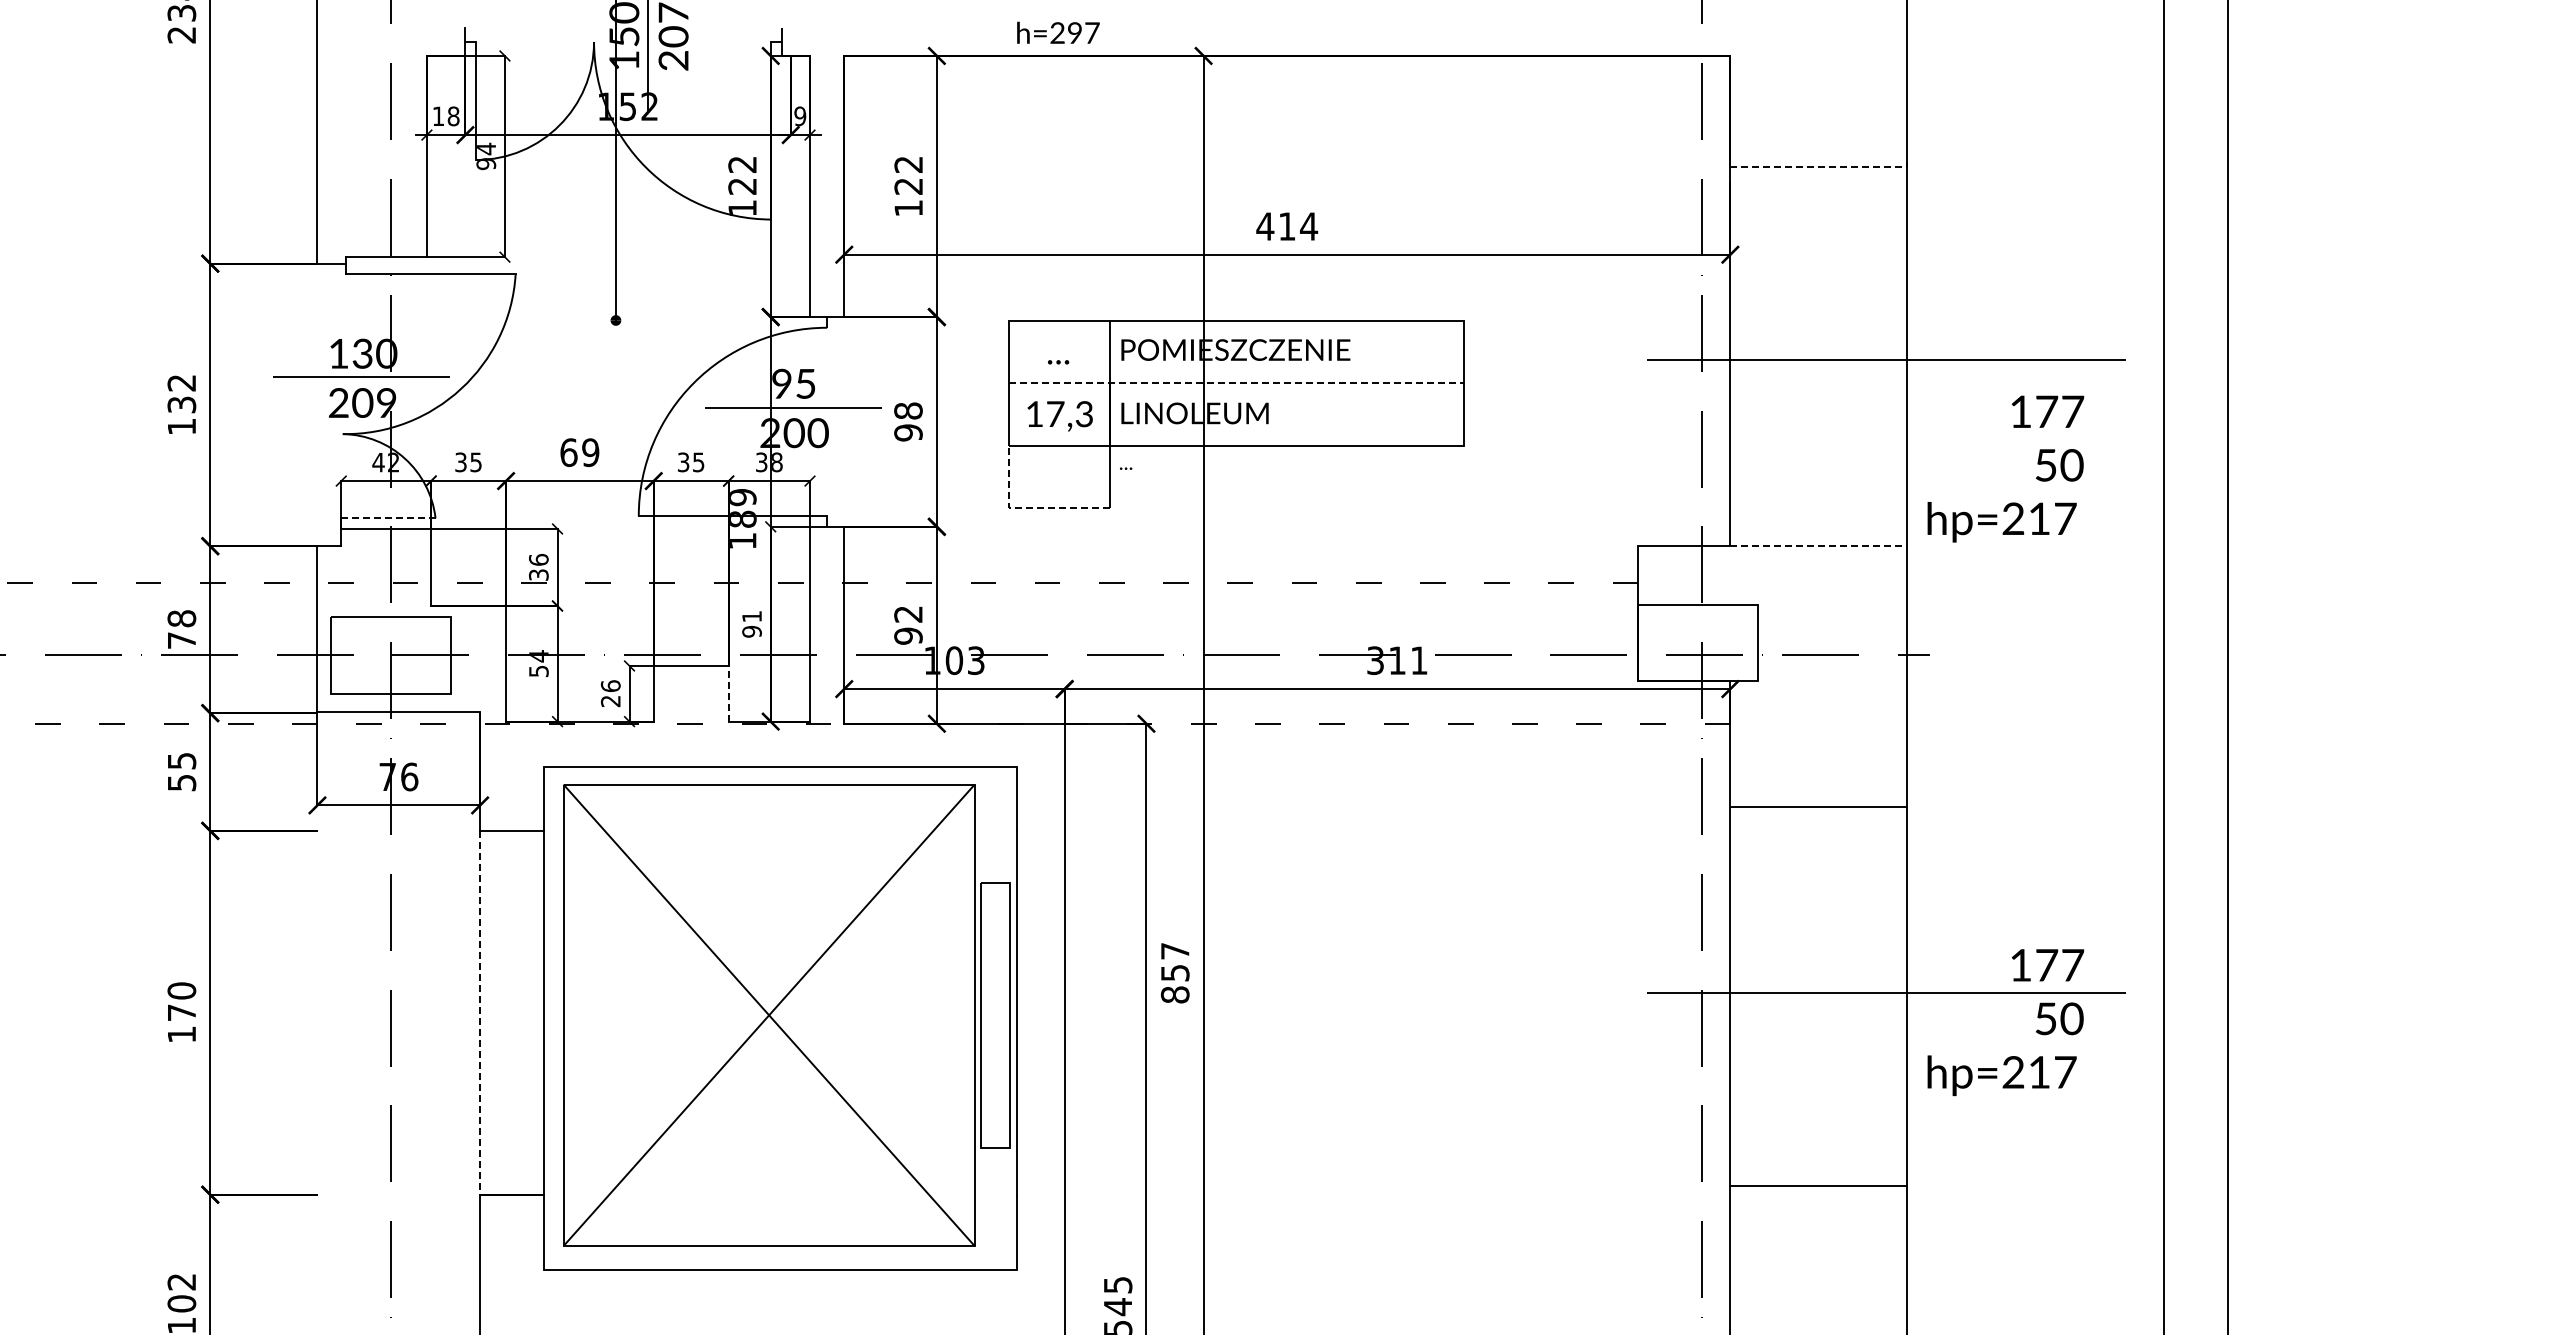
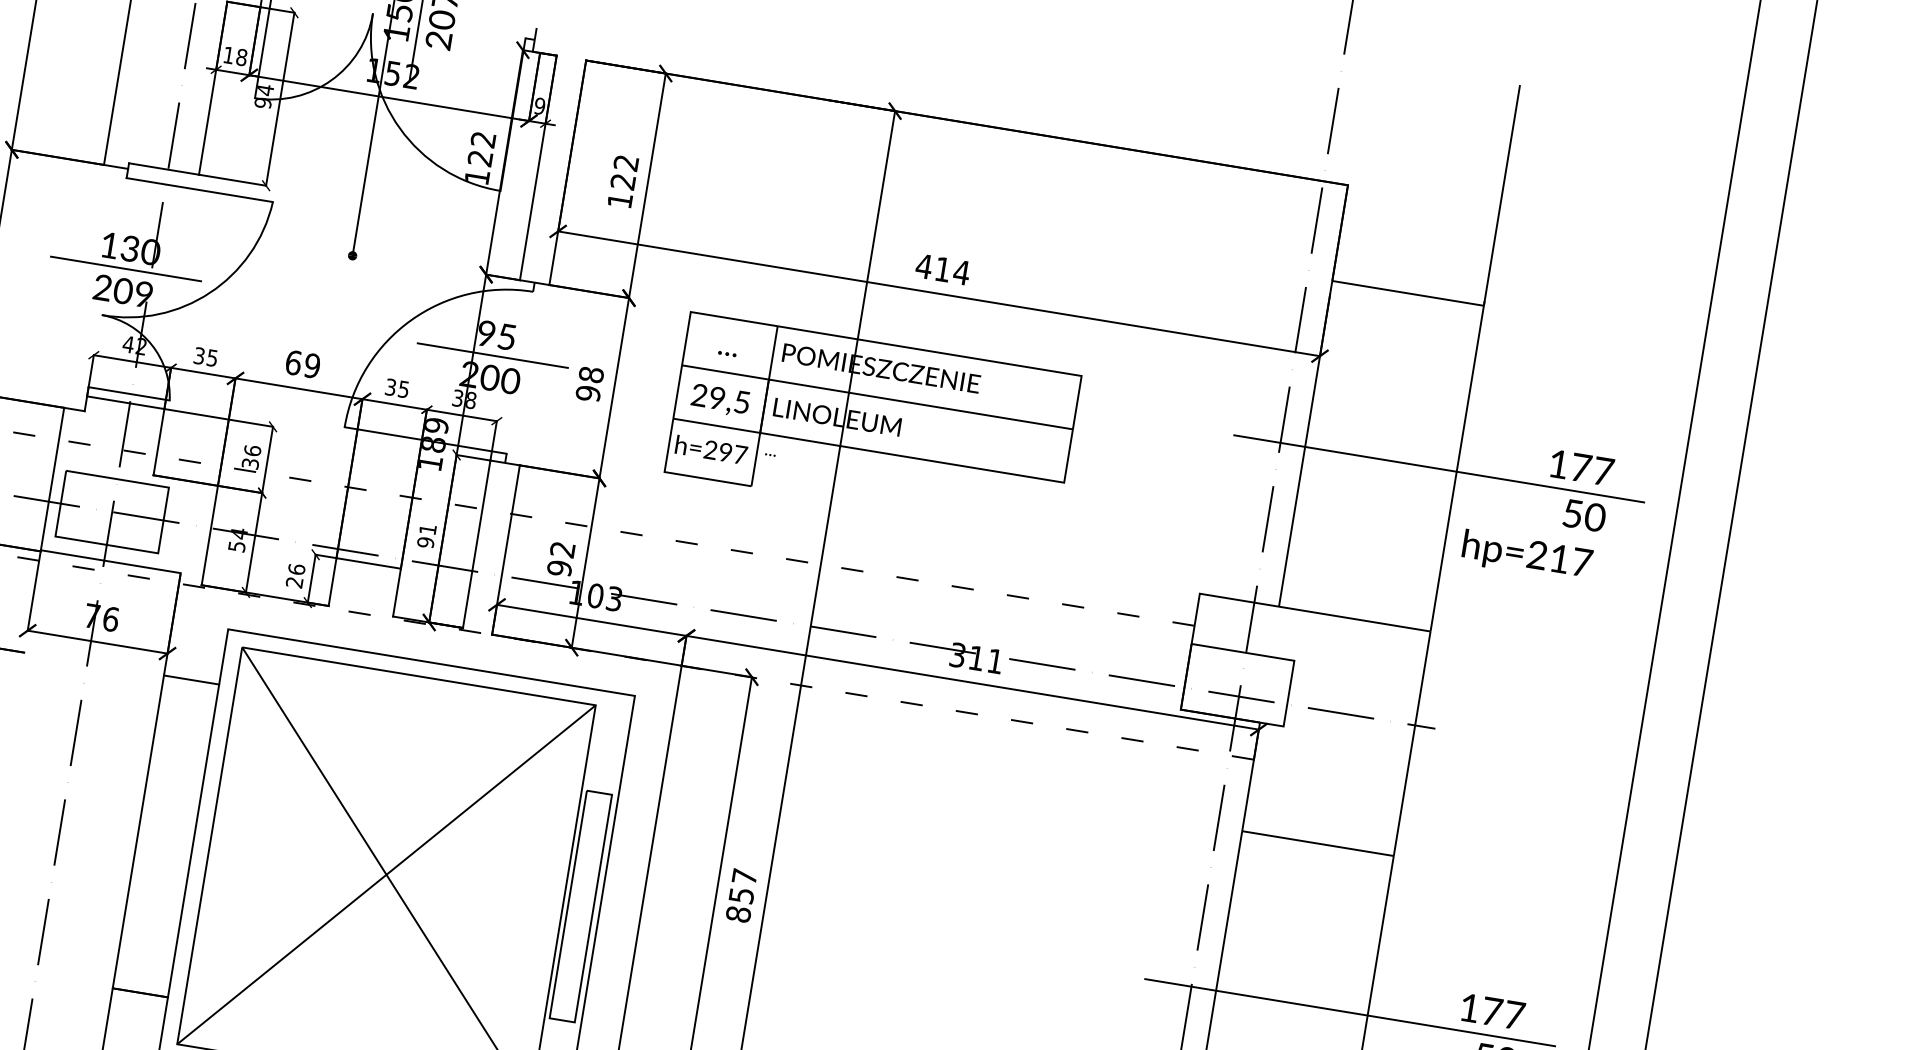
text: (1058, 32) -> (711, 449), moved
line: (1819, 167) -> (1408, 293), dashed -> solid
line: (1237, 383) -> (878, 397), dashed -> solid
text: (1059, 414) -> (720, 399), 17,3 -> 29,5
text: (2005, 468) -> (1537, 510), moved
line: (1028, 507) -> (680, 474), dashed -> solid
line: (388, 518) -> (129, 394), dashed -> solid
line: (1819, 546) -> (1355, 619), dashed -> solid
line: (728, 693) -> (396, 592), dashed -> solid
line: (480, 1012) -> (138, 831), dashed -> solid

